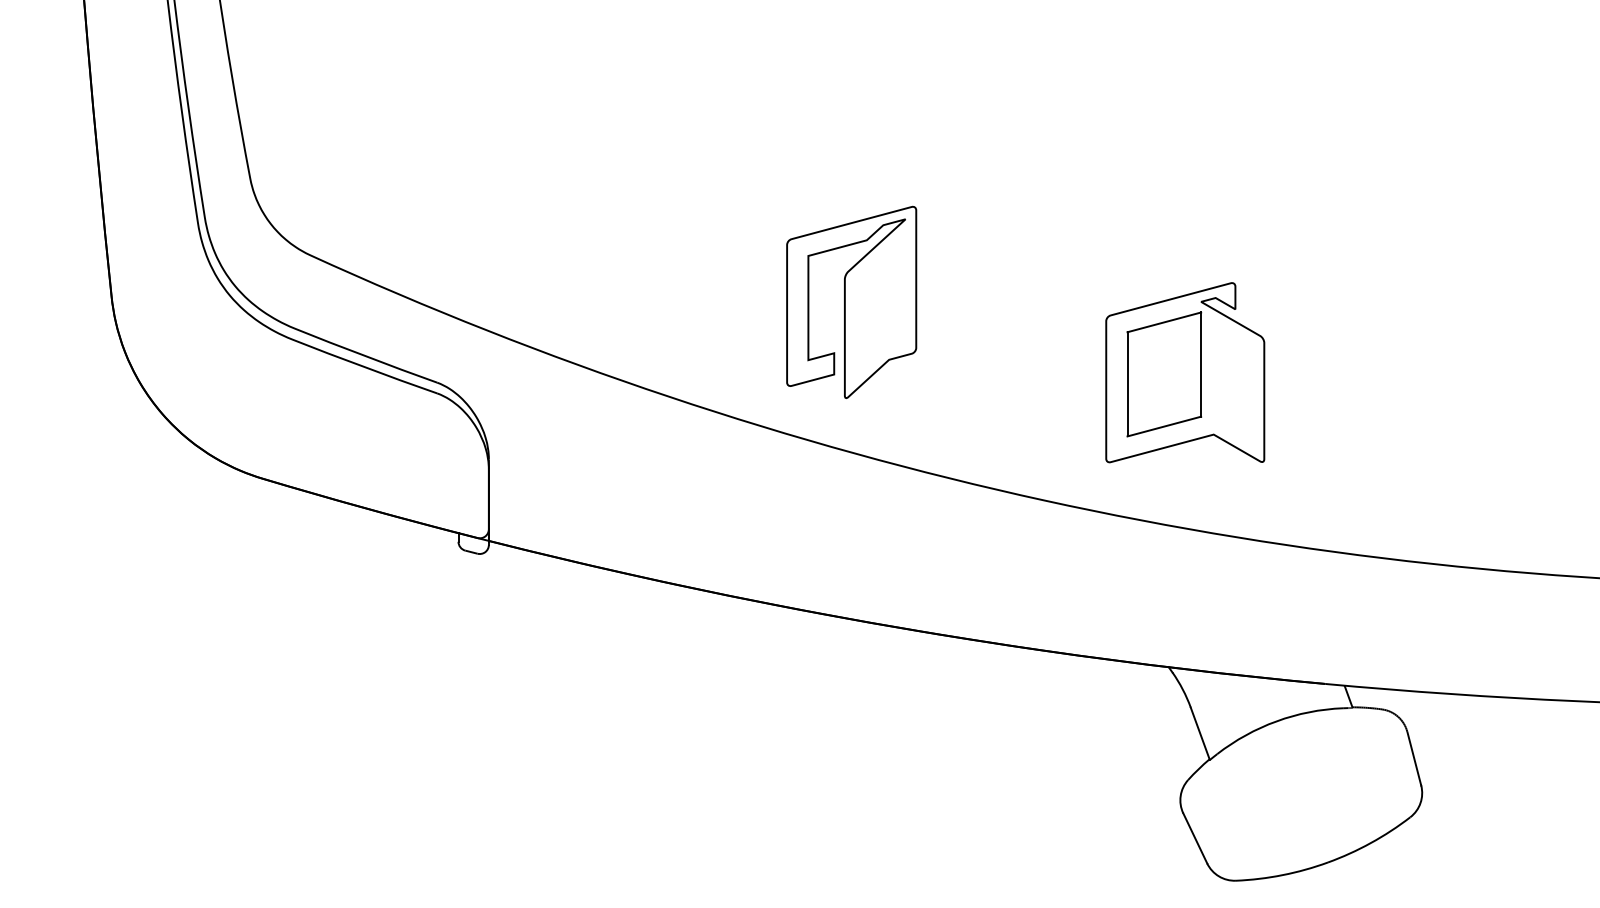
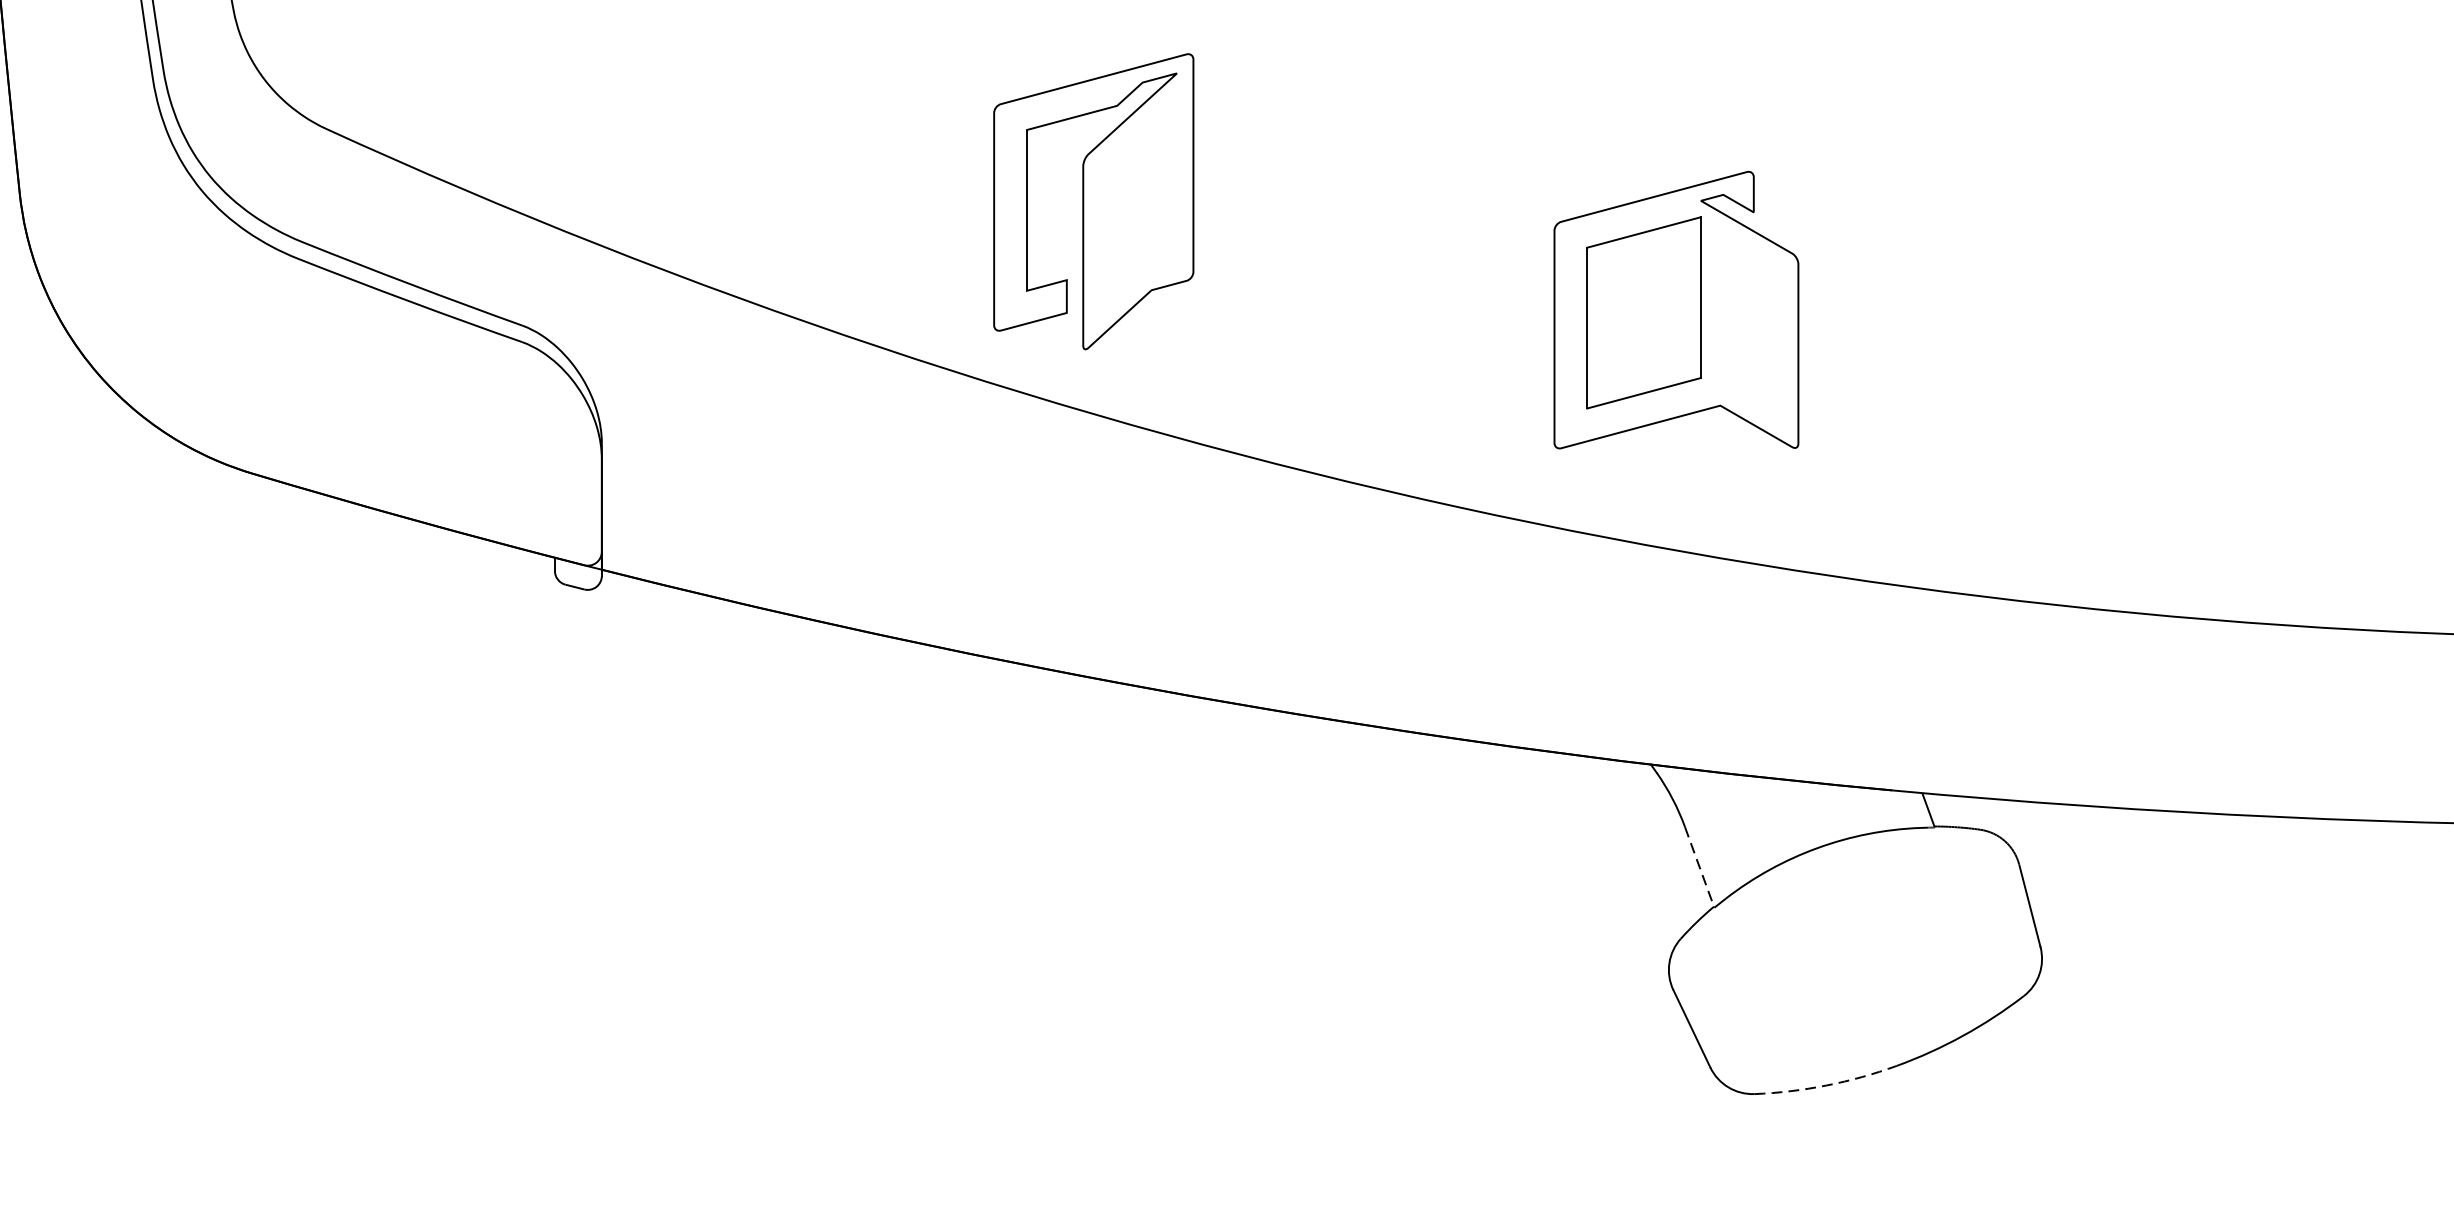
part: (851, 301) -> (1093, 200), moved
line: (1200, 733) -> (1699, 866), solid -> dashed
arc: (1282, 875) -> (1826, 1086), solid -> dashed

